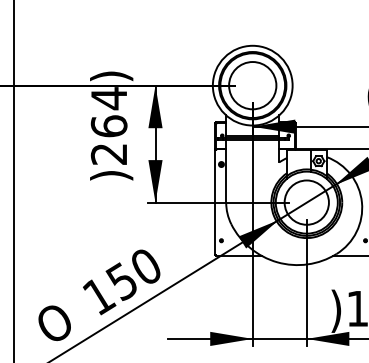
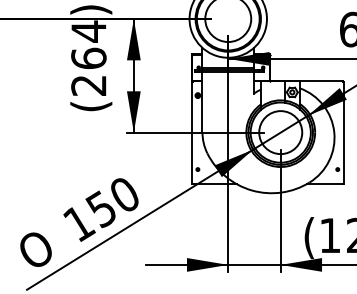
text: (111, 175) -> (91, 106), ) -> (
text: (336, 310) -> (309, 237), ) -> (

